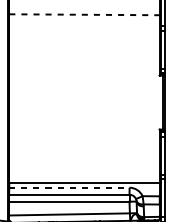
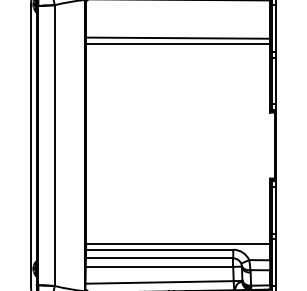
line: (84, 15) -> (178, 38), dashed -> solid
line: (84, 19) -> (178, 43), added
line: (69, 187) -> (159, 249), dashed -> solid

